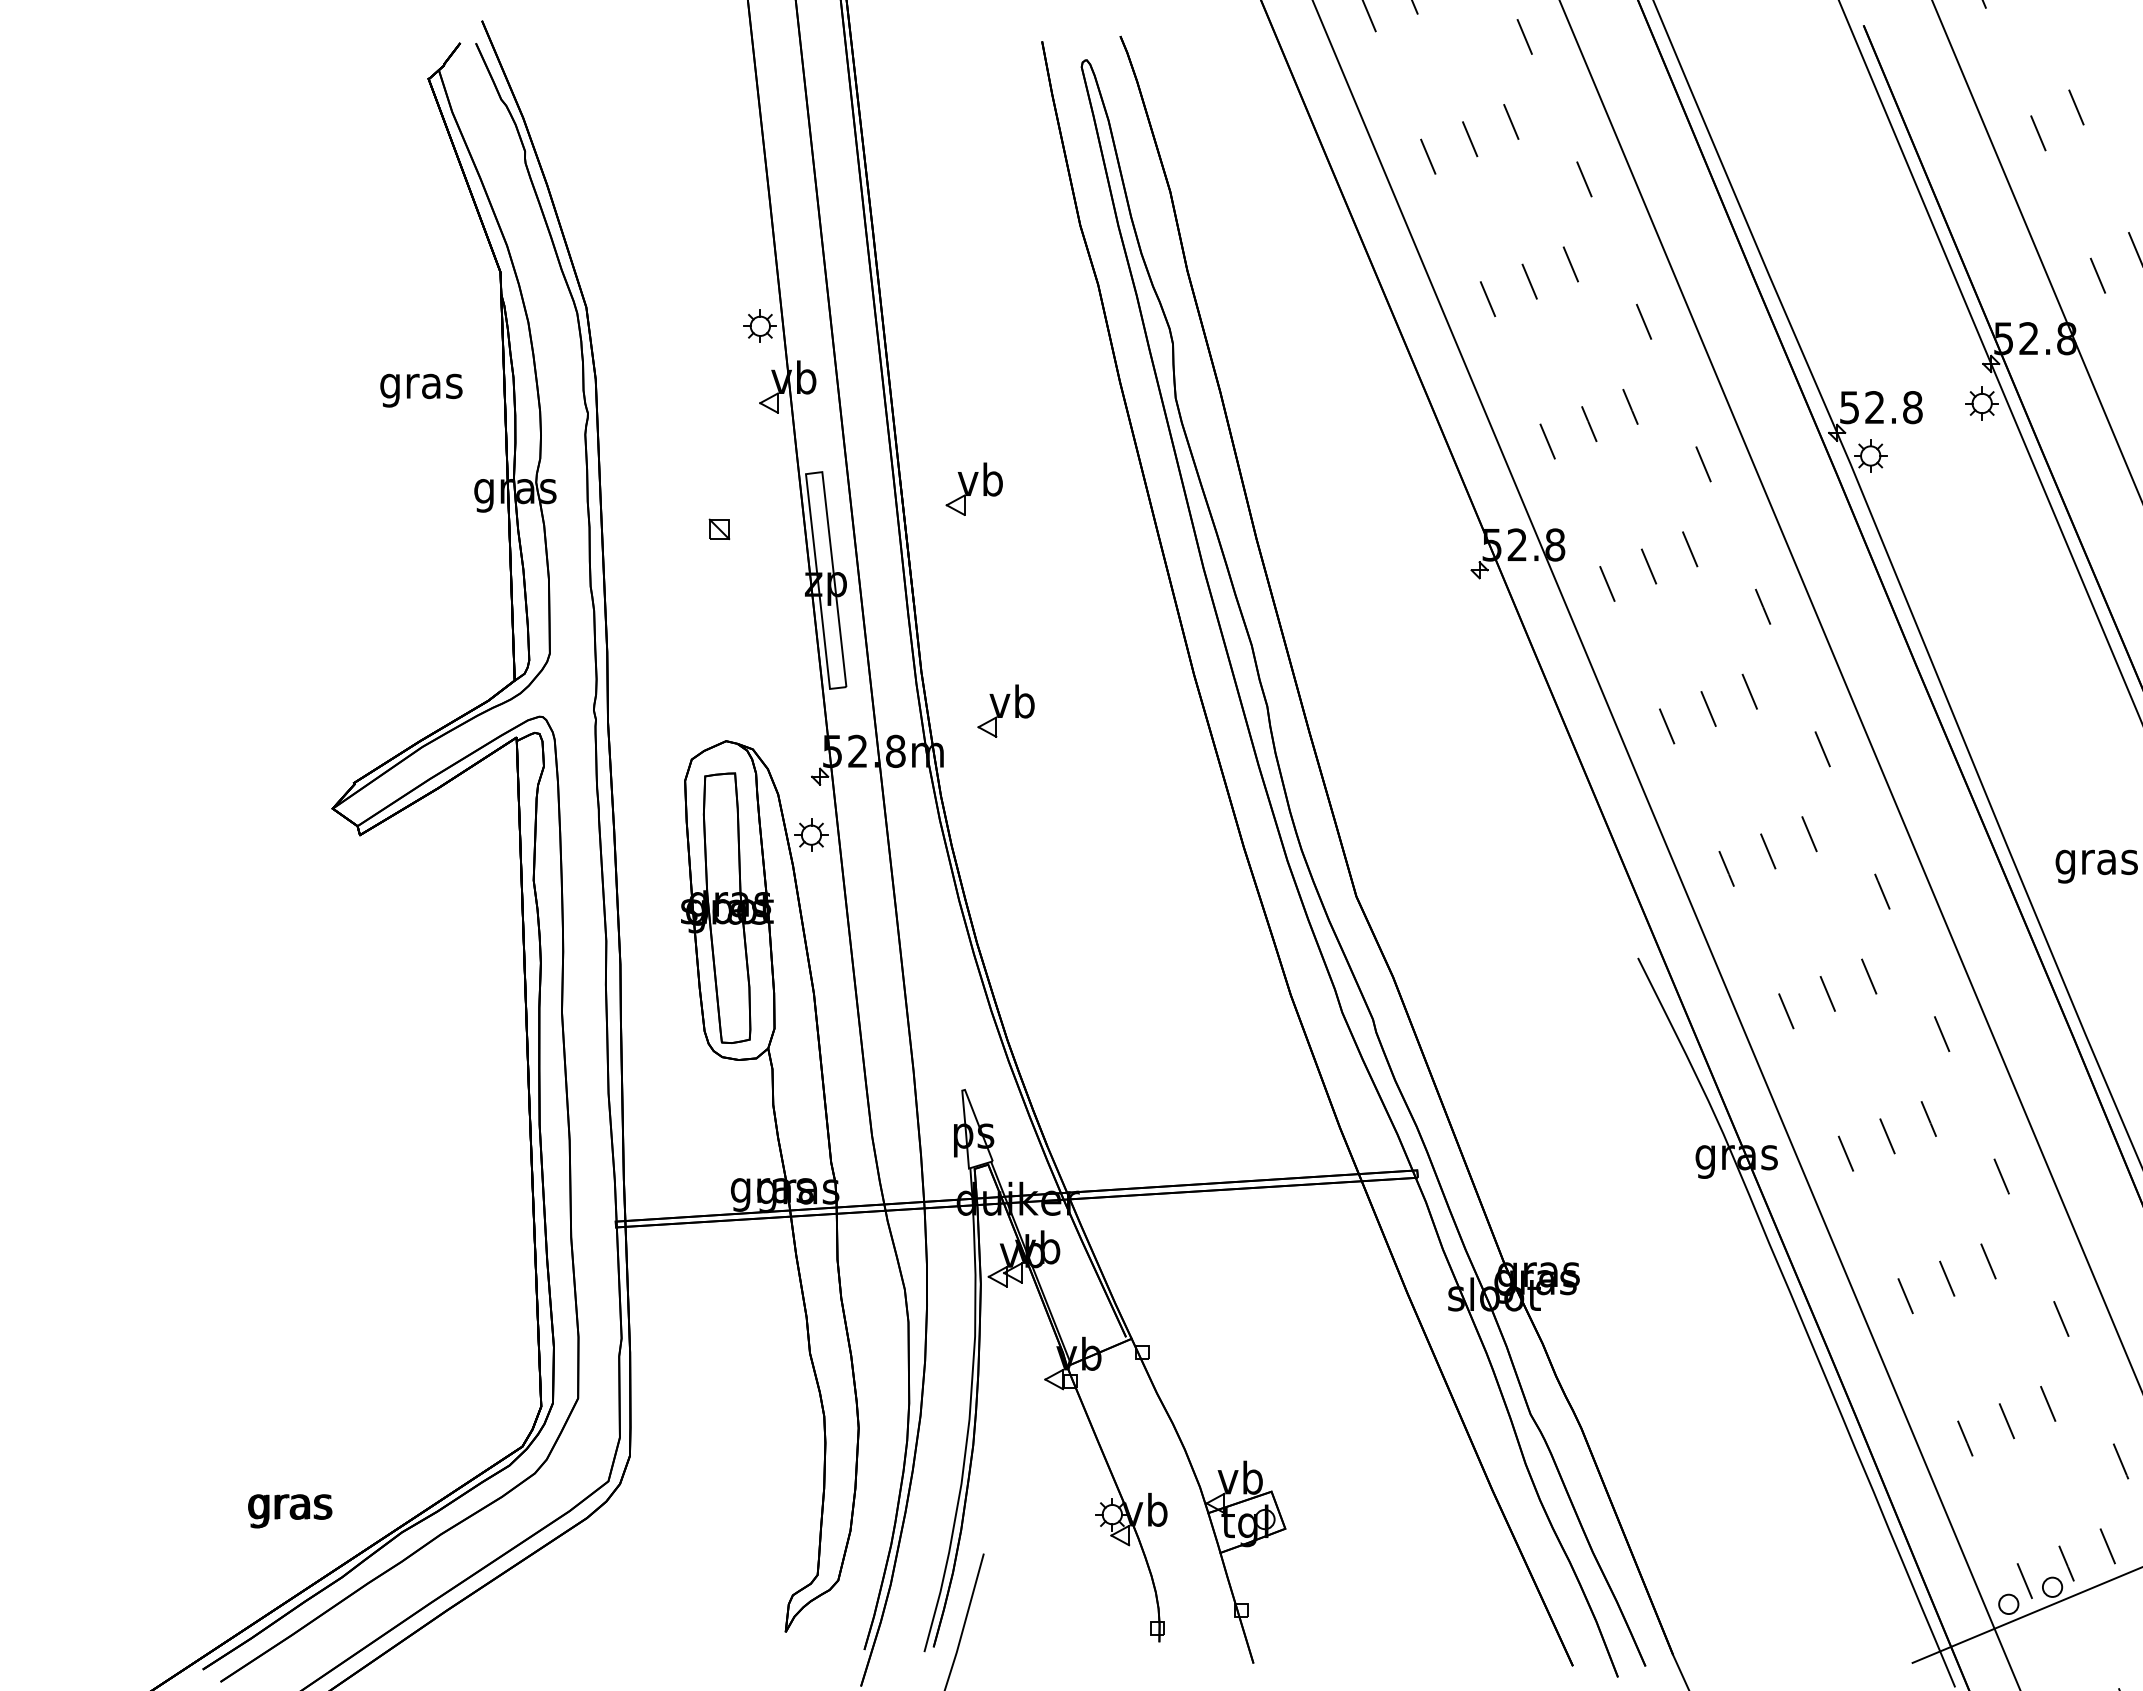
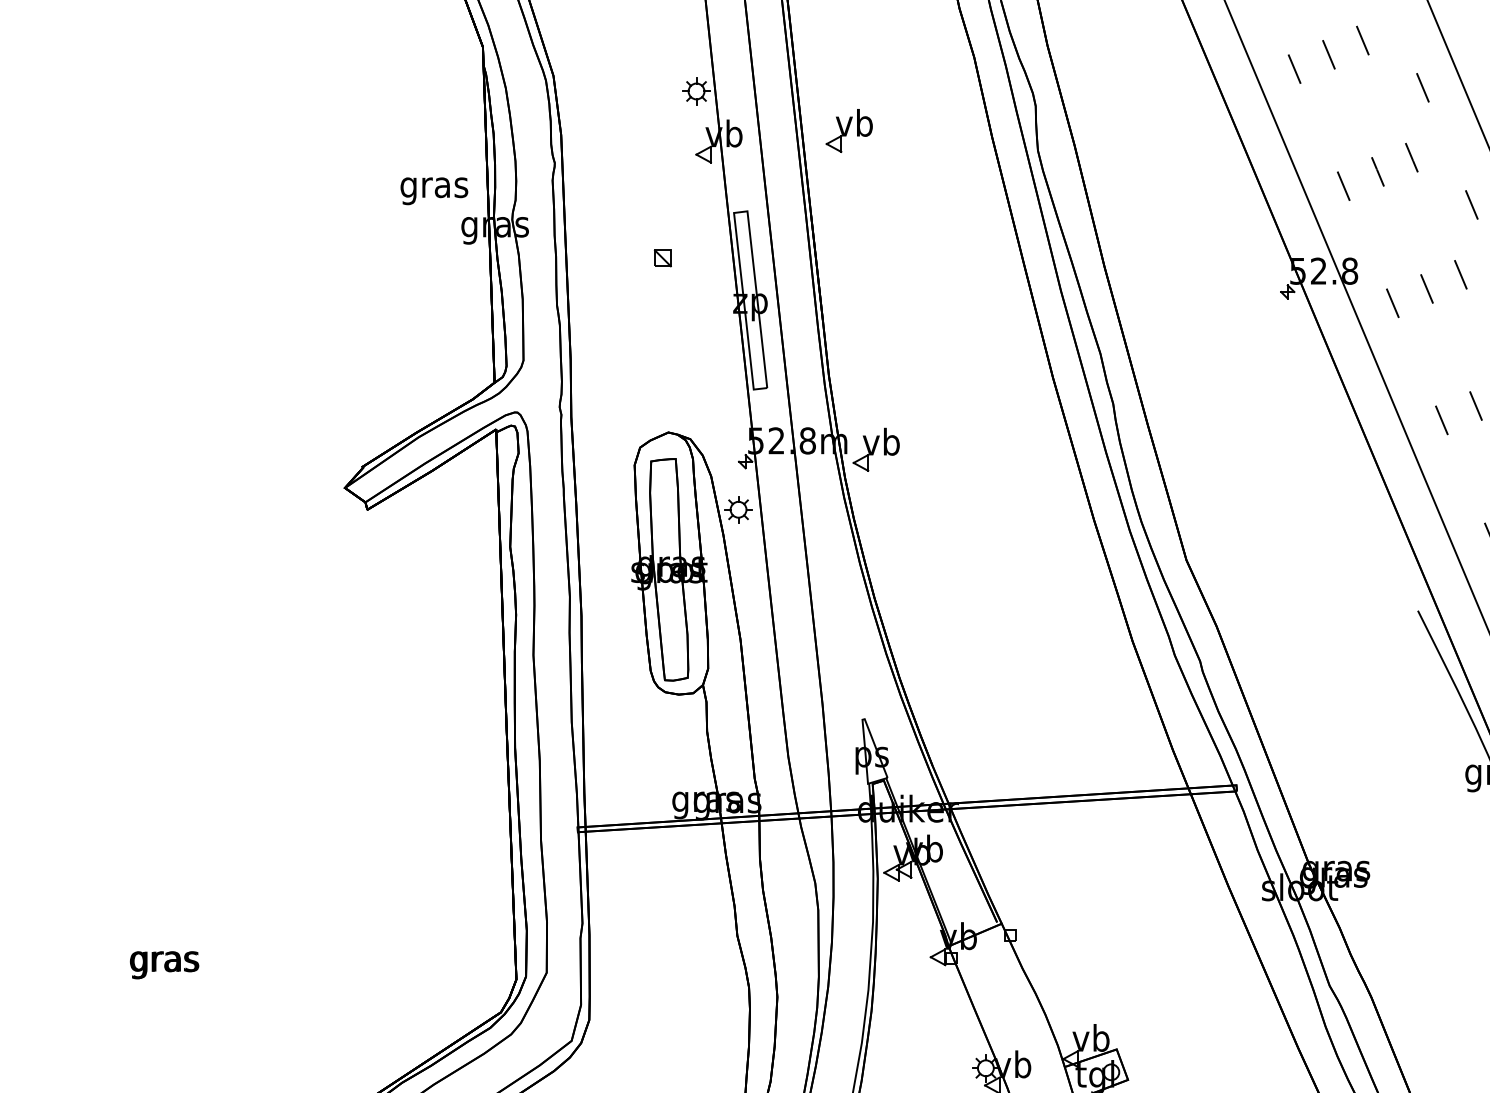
text: (421, 390) -> (434, 191), moved
part: (973, 488) -> (848, 130), moved
part: (1005, 710) -> (875, 449), moved
text: (290, 1511) -> (164, 965), moved

